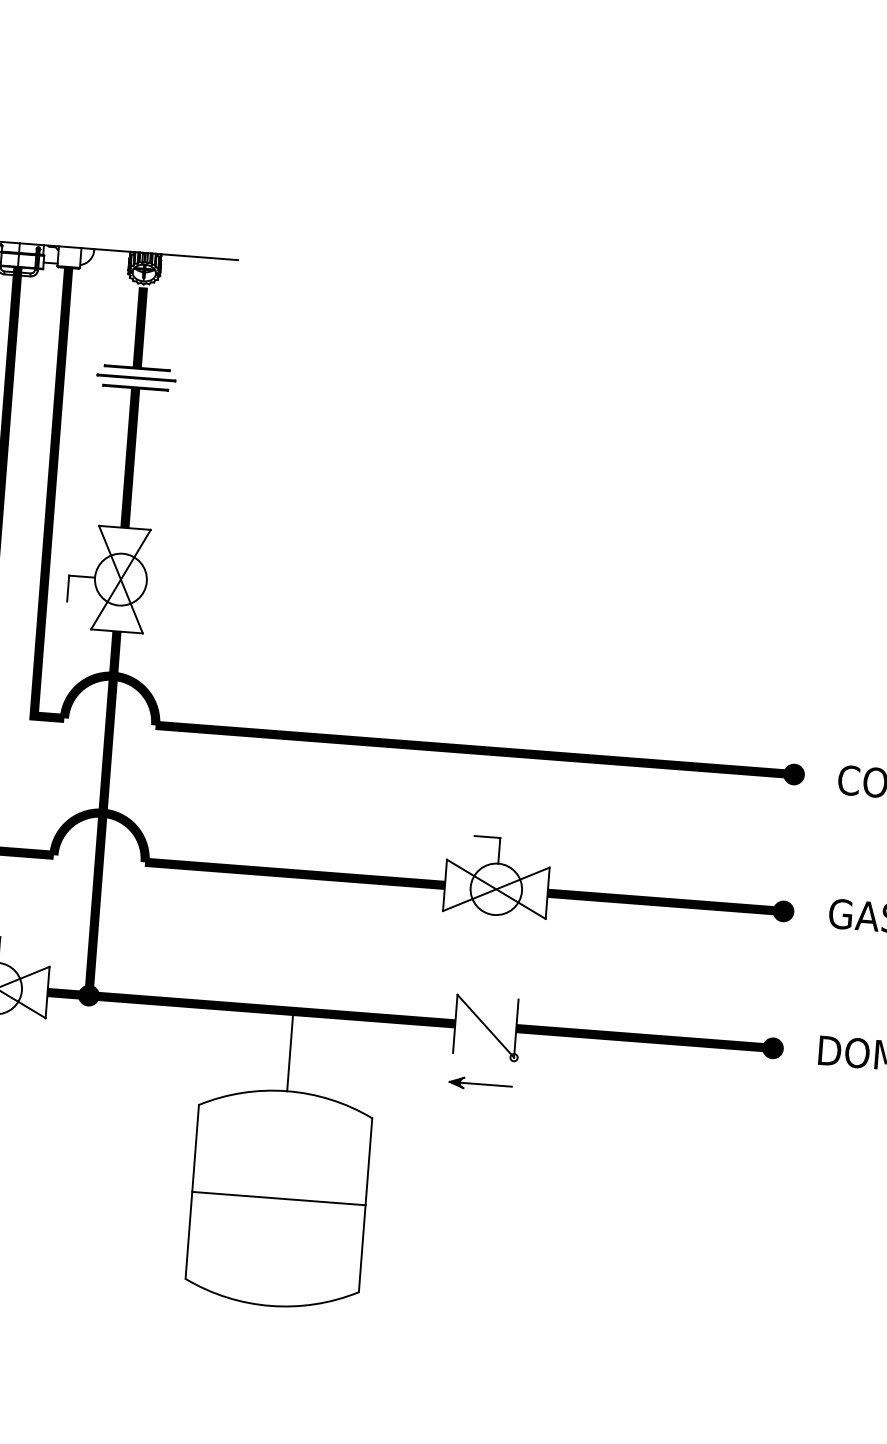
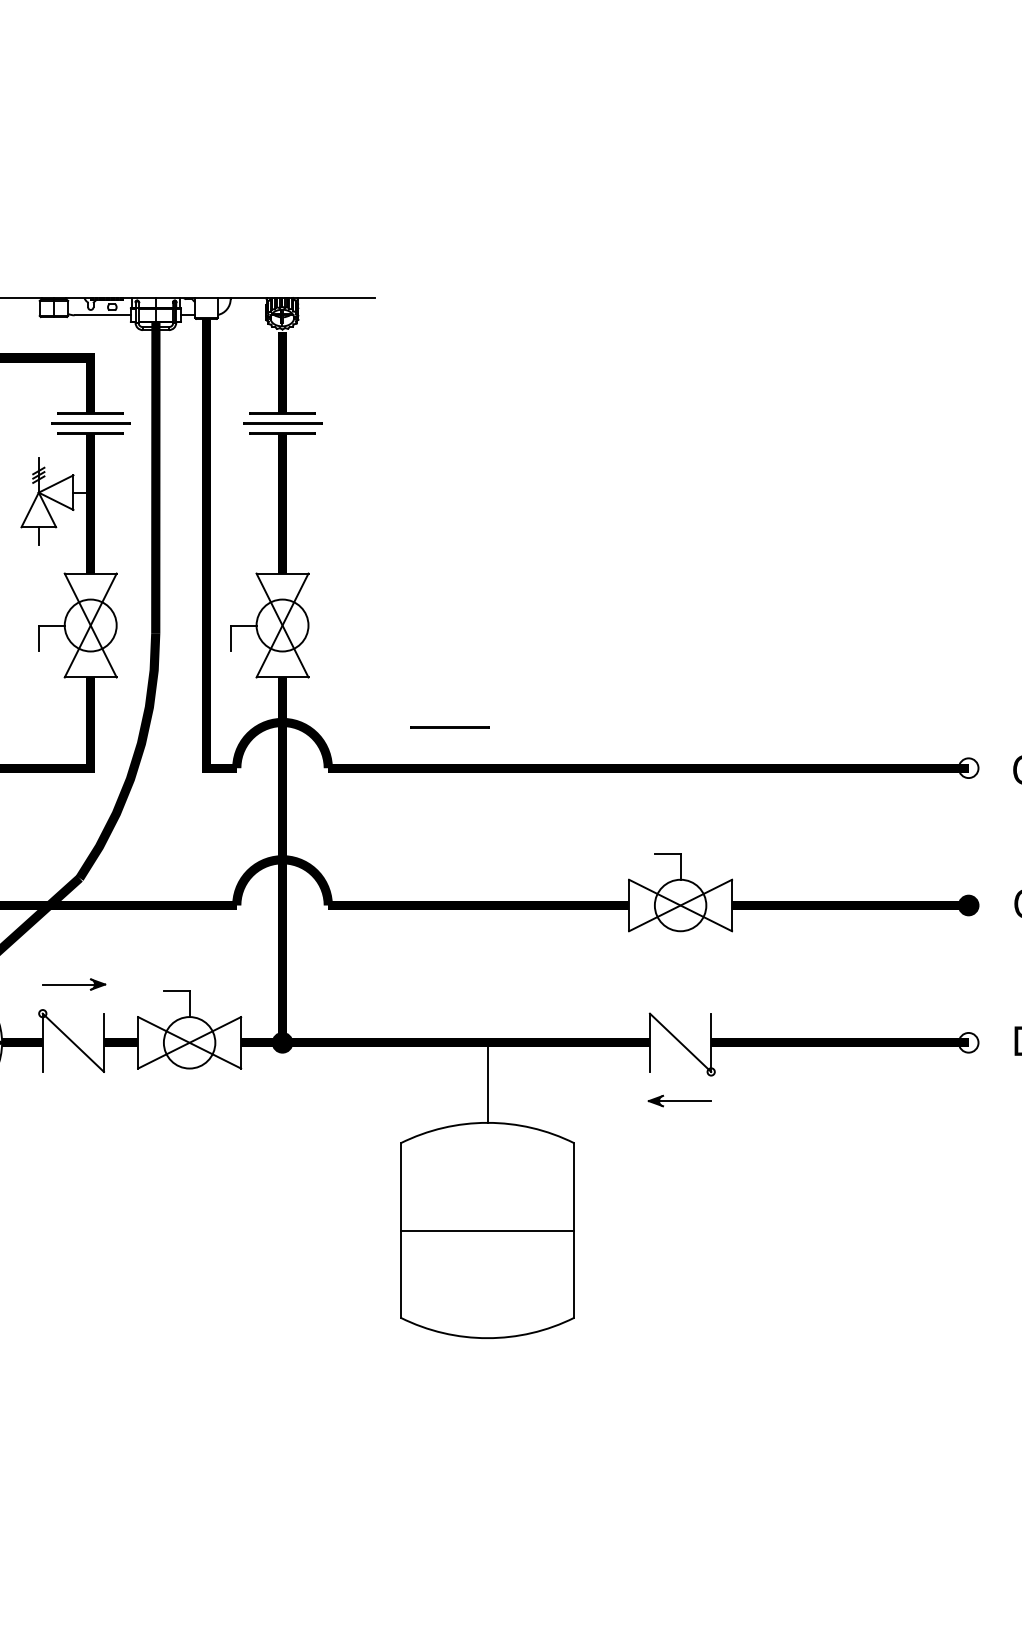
line: (279, 694) -> (449, 727), added
fill: (793, 774) -> (968, 768), removed
fill: (772, 1048) -> (968, 1042), removed

